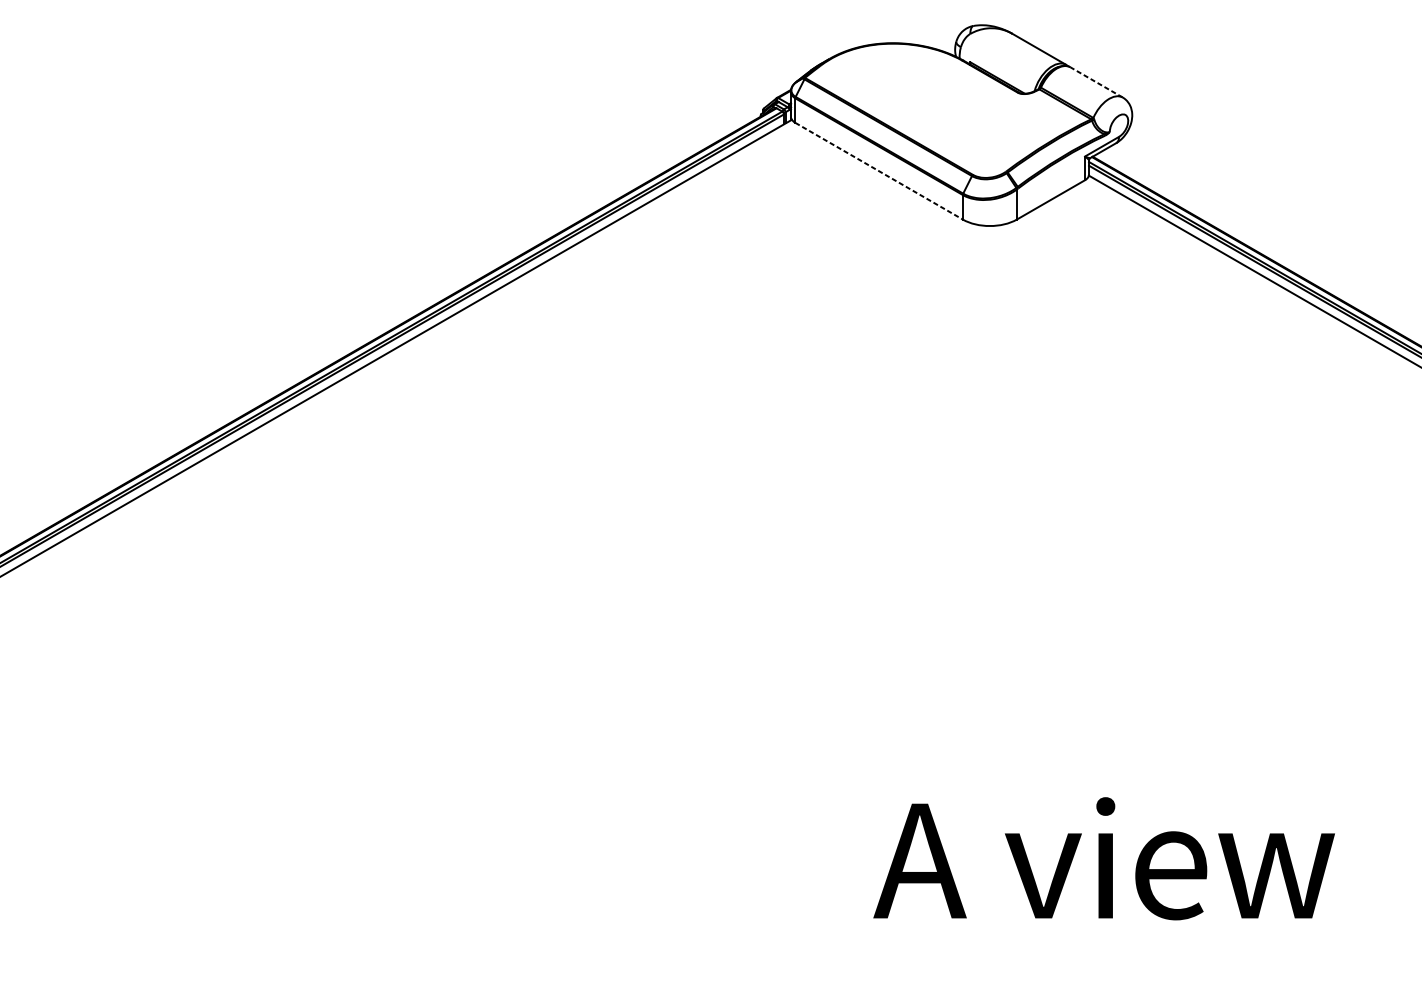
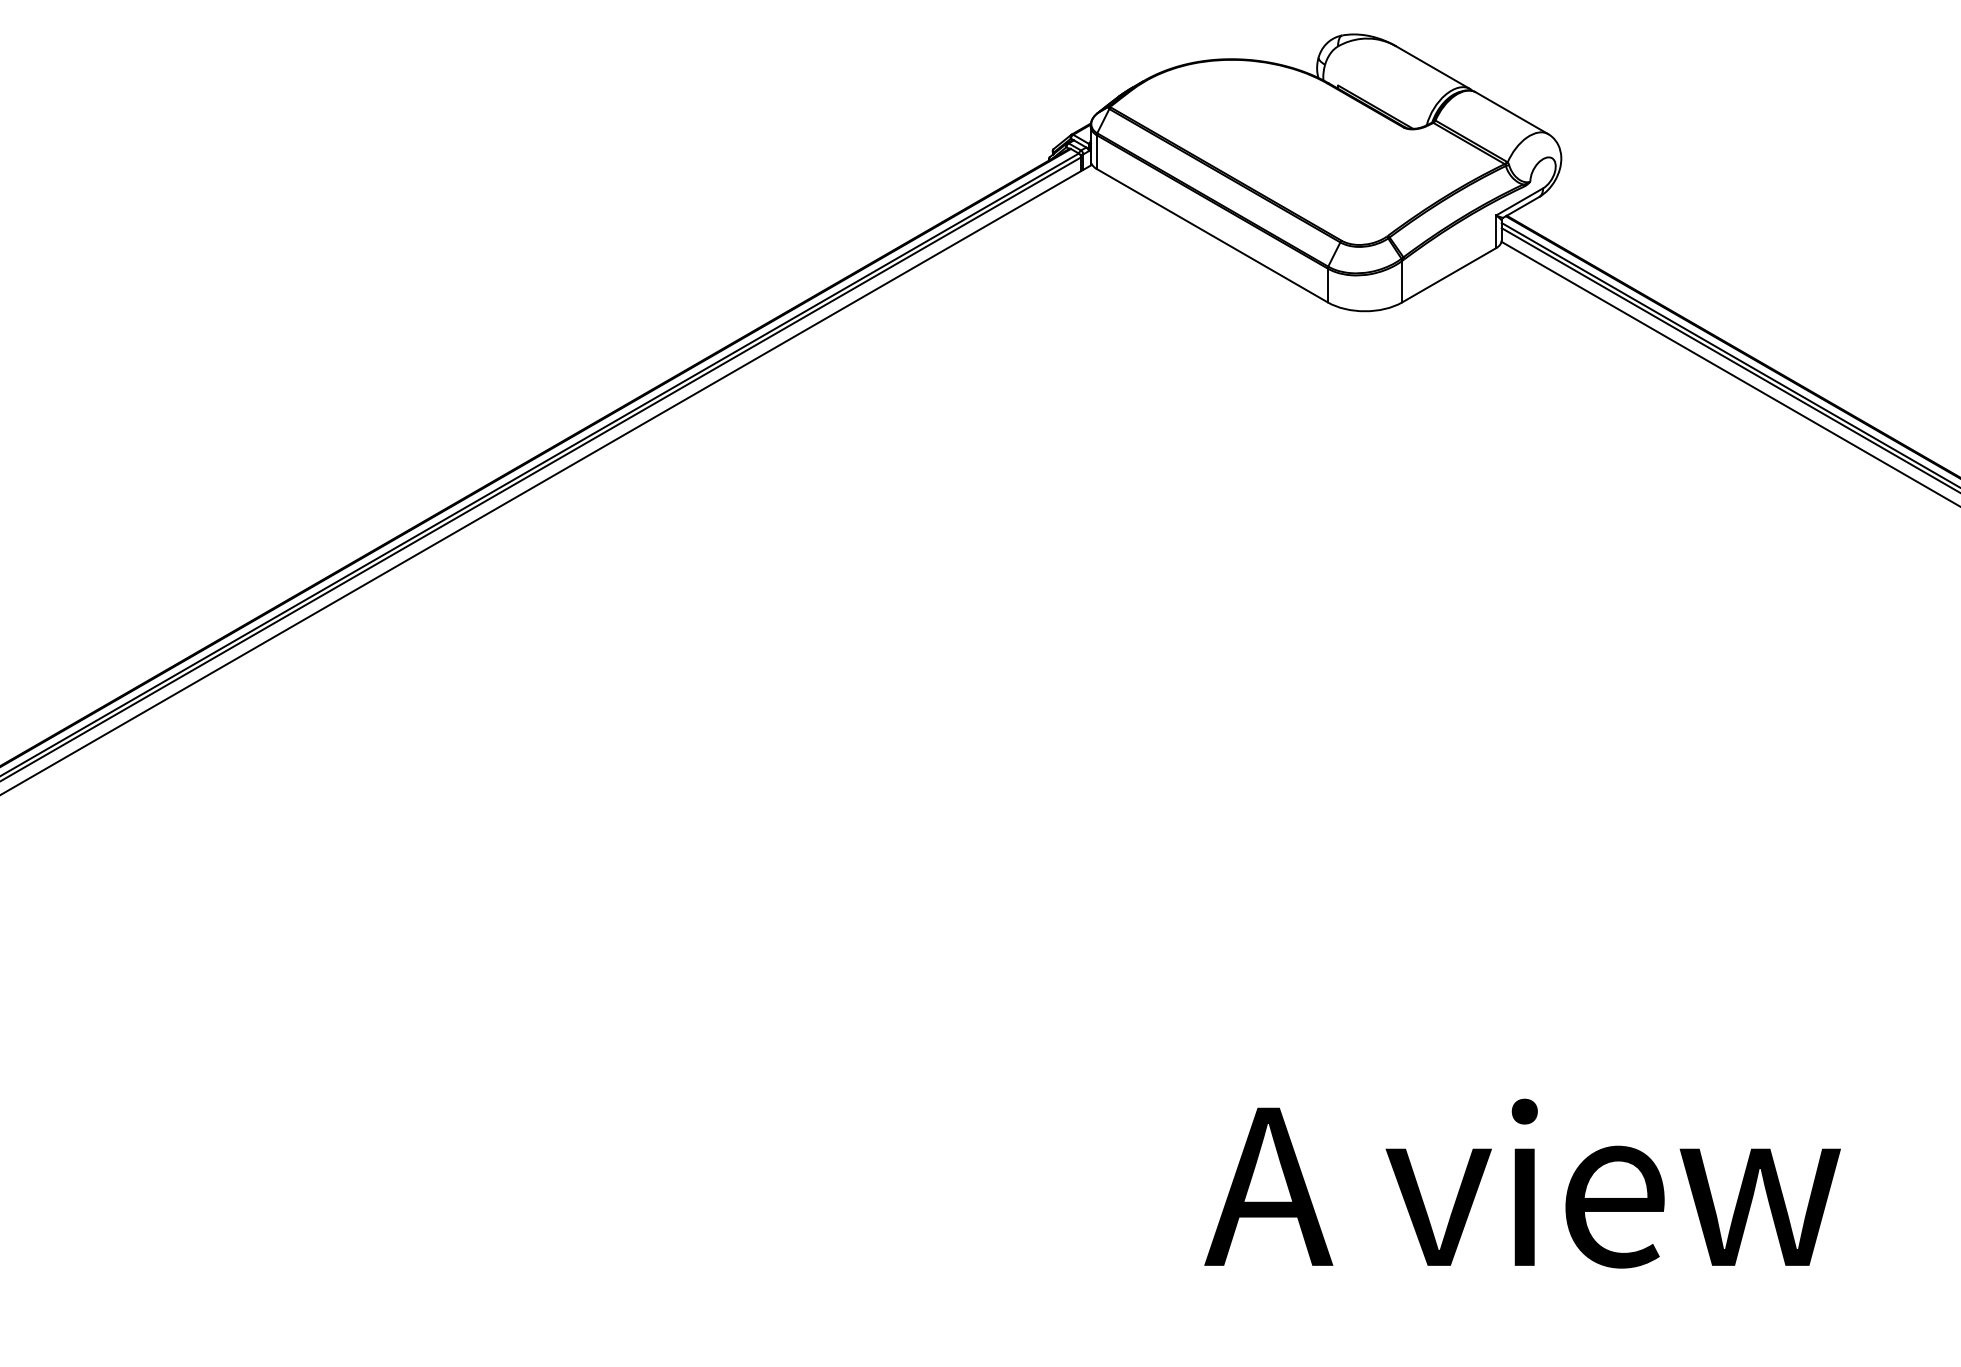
line: (1096, 82) -> (1511, 113), dashed -> solid
line: (879, 171) -> (1212, 235), dashed -> solid

